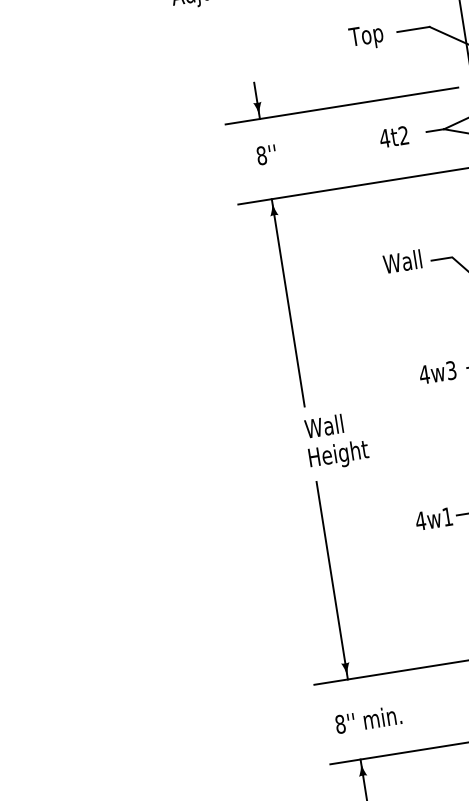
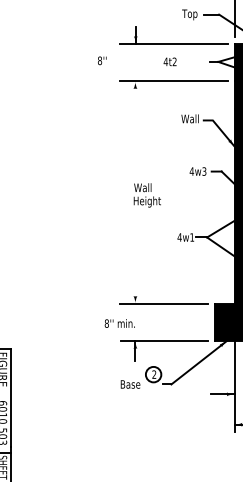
text: (392, 136) -> (169, 61), moved
text: (267, 154) -> (102, 60), moved
line: (288, 303) -> (135, 129), removed
line: (332, 579) -> (135, 257), removed
text: (367, 719) -> (119, 323), moved

